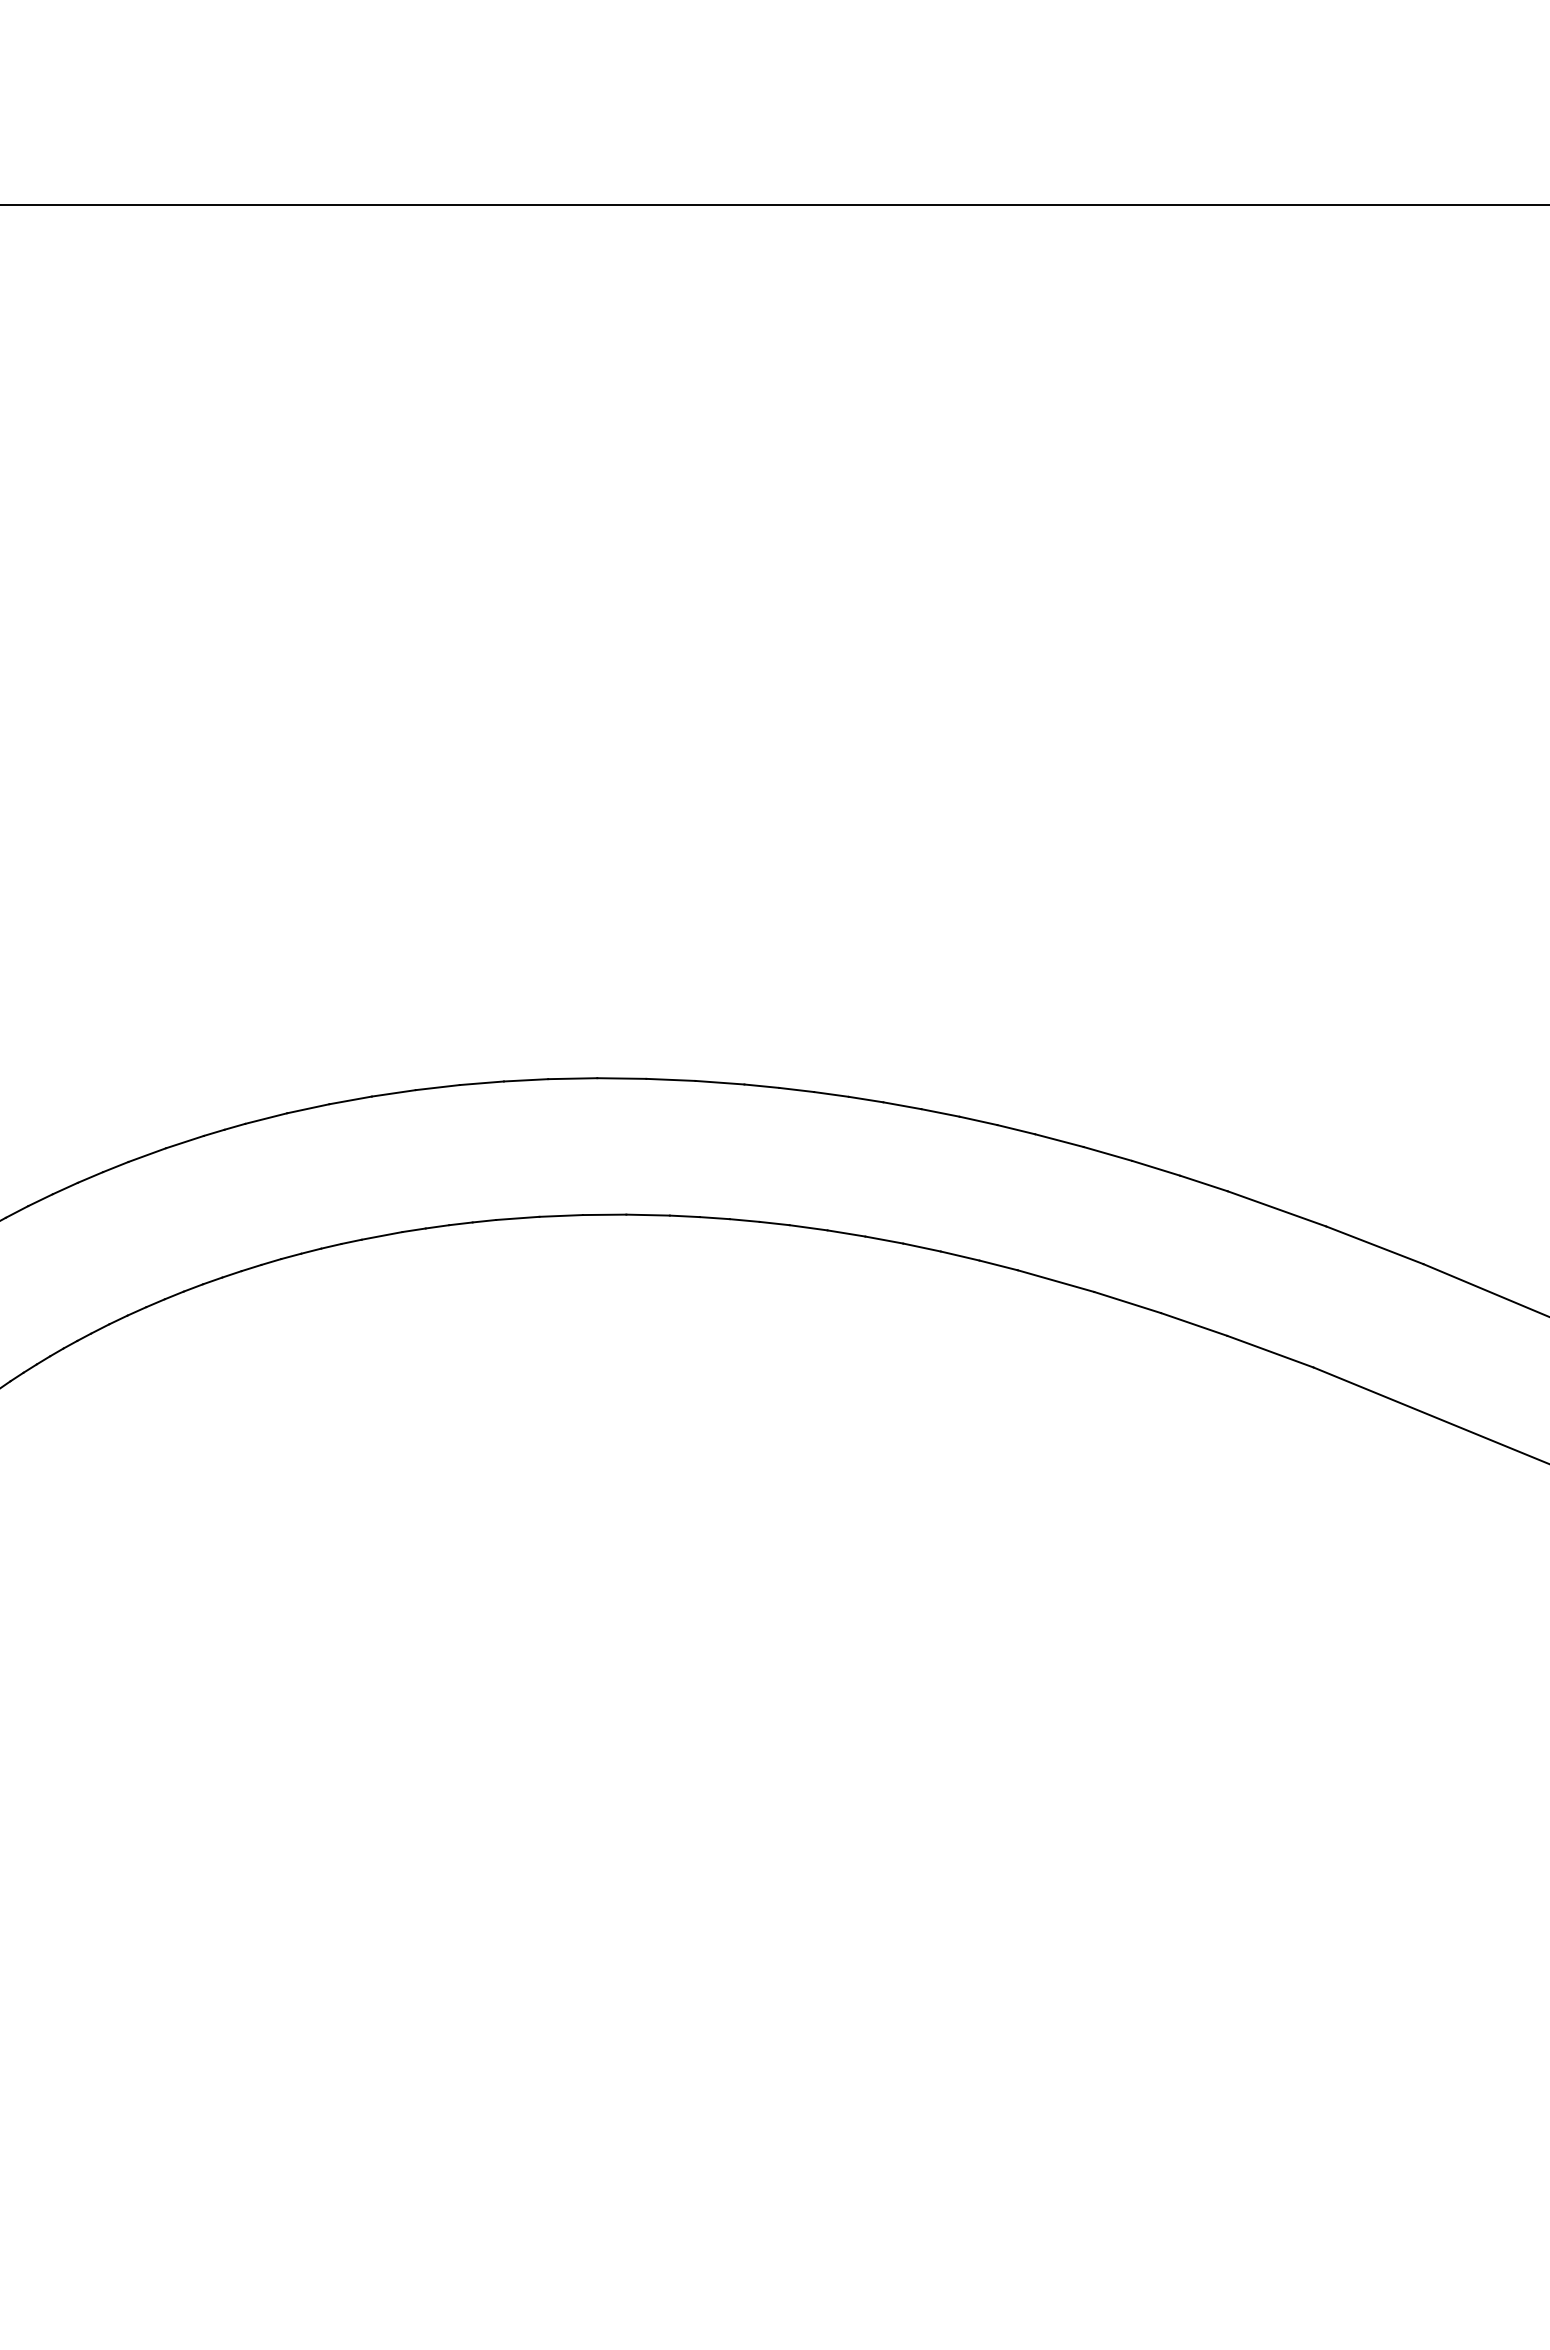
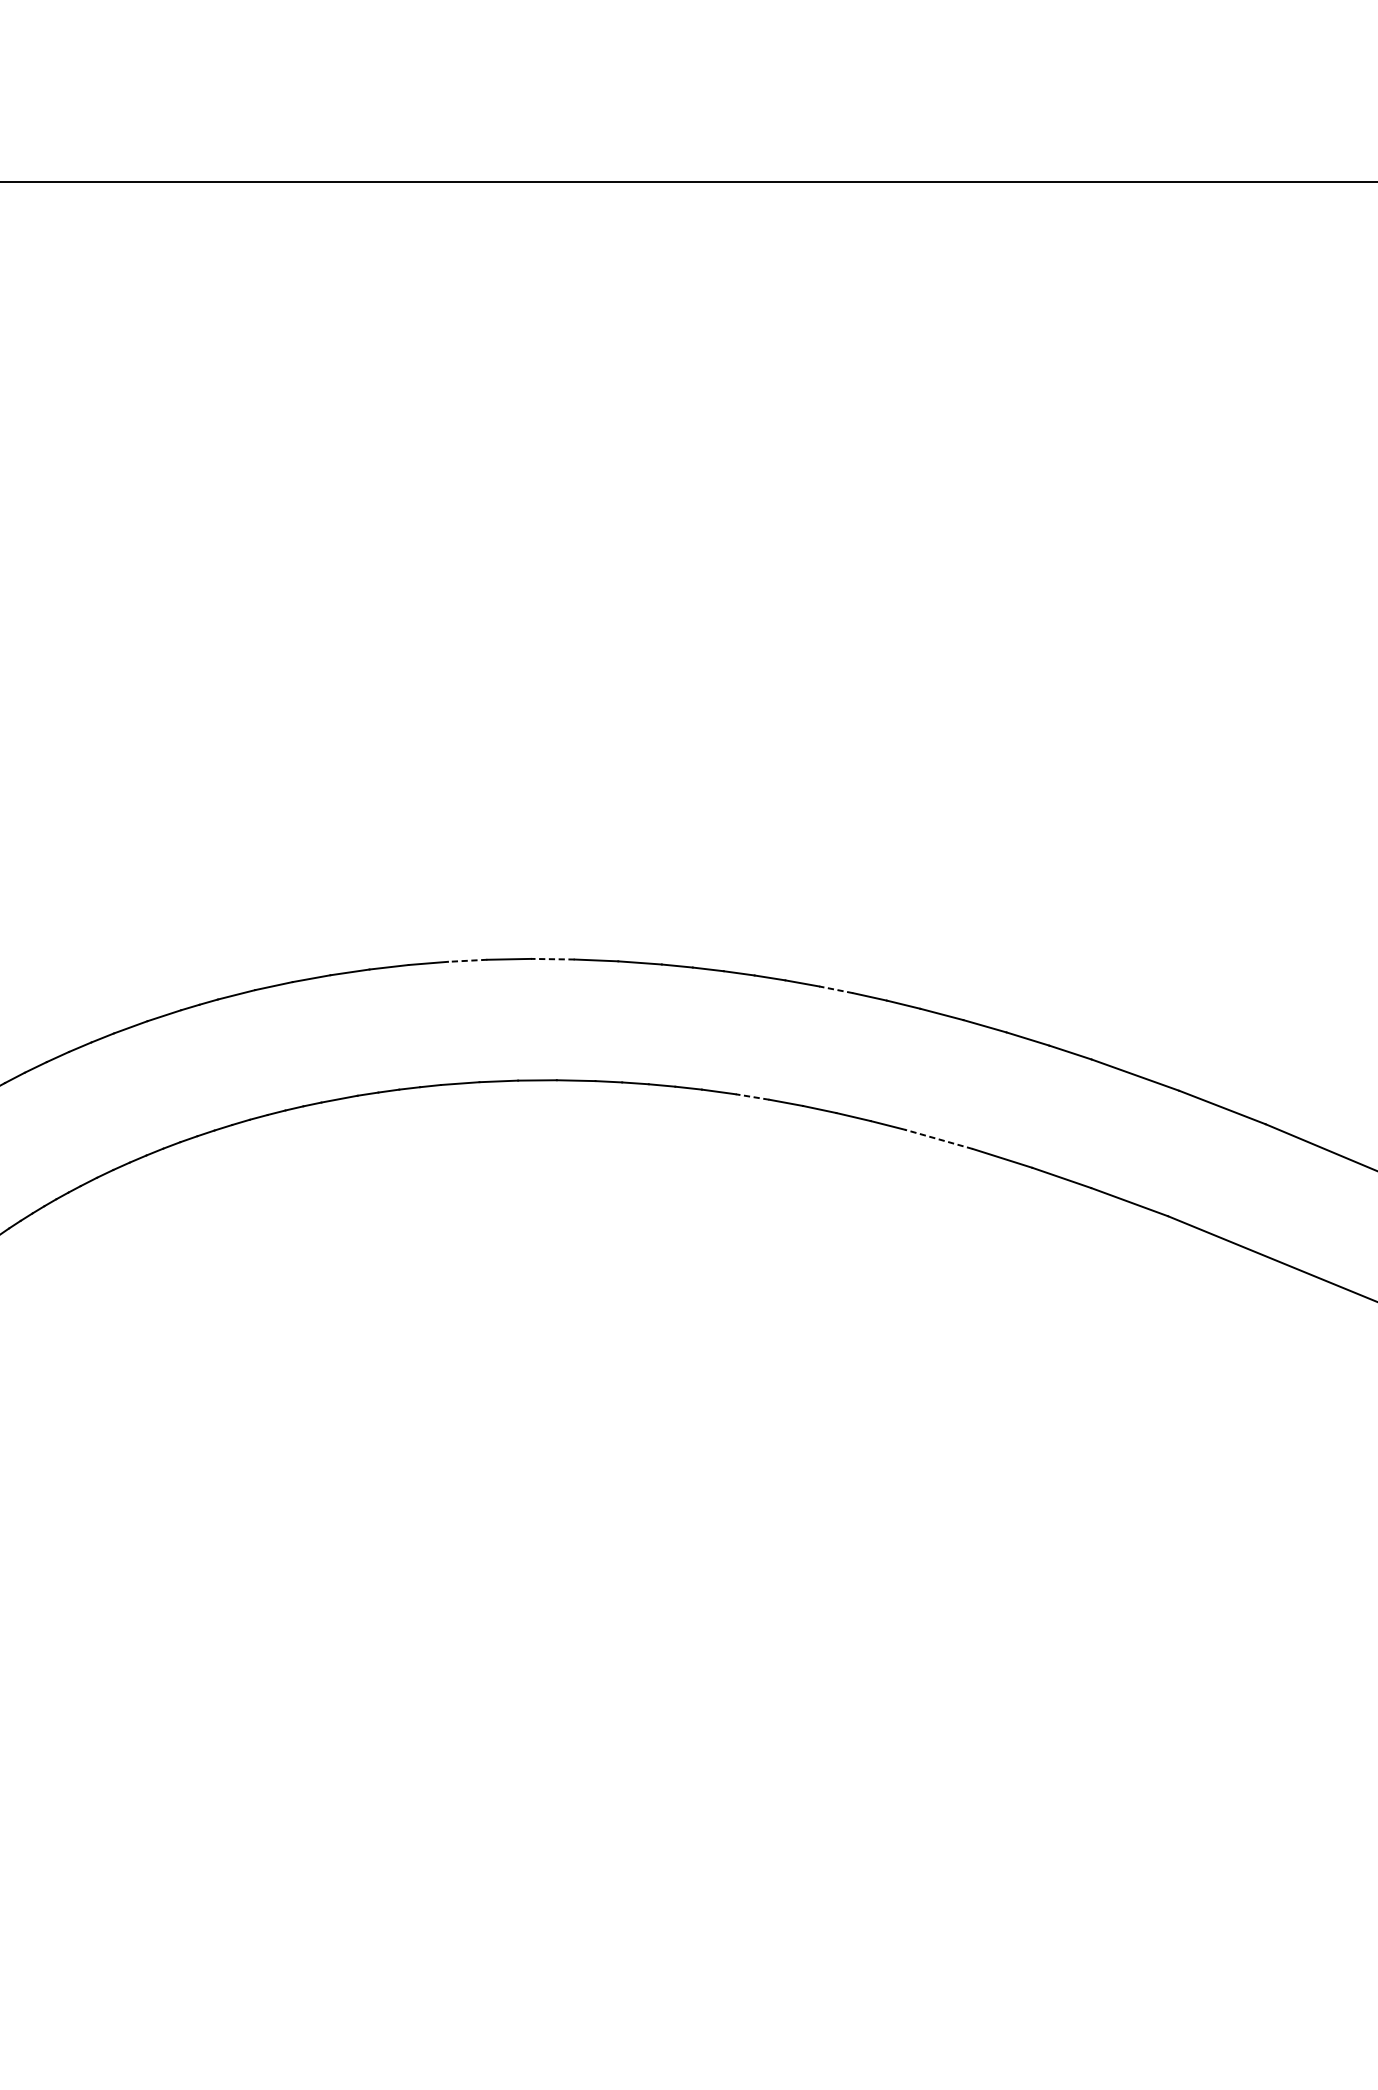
line: (621, 1078) -> (552, 959), solid -> dashed
line: (525, 1080) -> (467, 960), solid -> dashed
line: (940, 1112) -> (836, 989), solid -> dashed
line: (845, 1233) -> (751, 1097), solid -> dashed
line: (1056, 1281) -> (939, 1139), solid -> dashed

